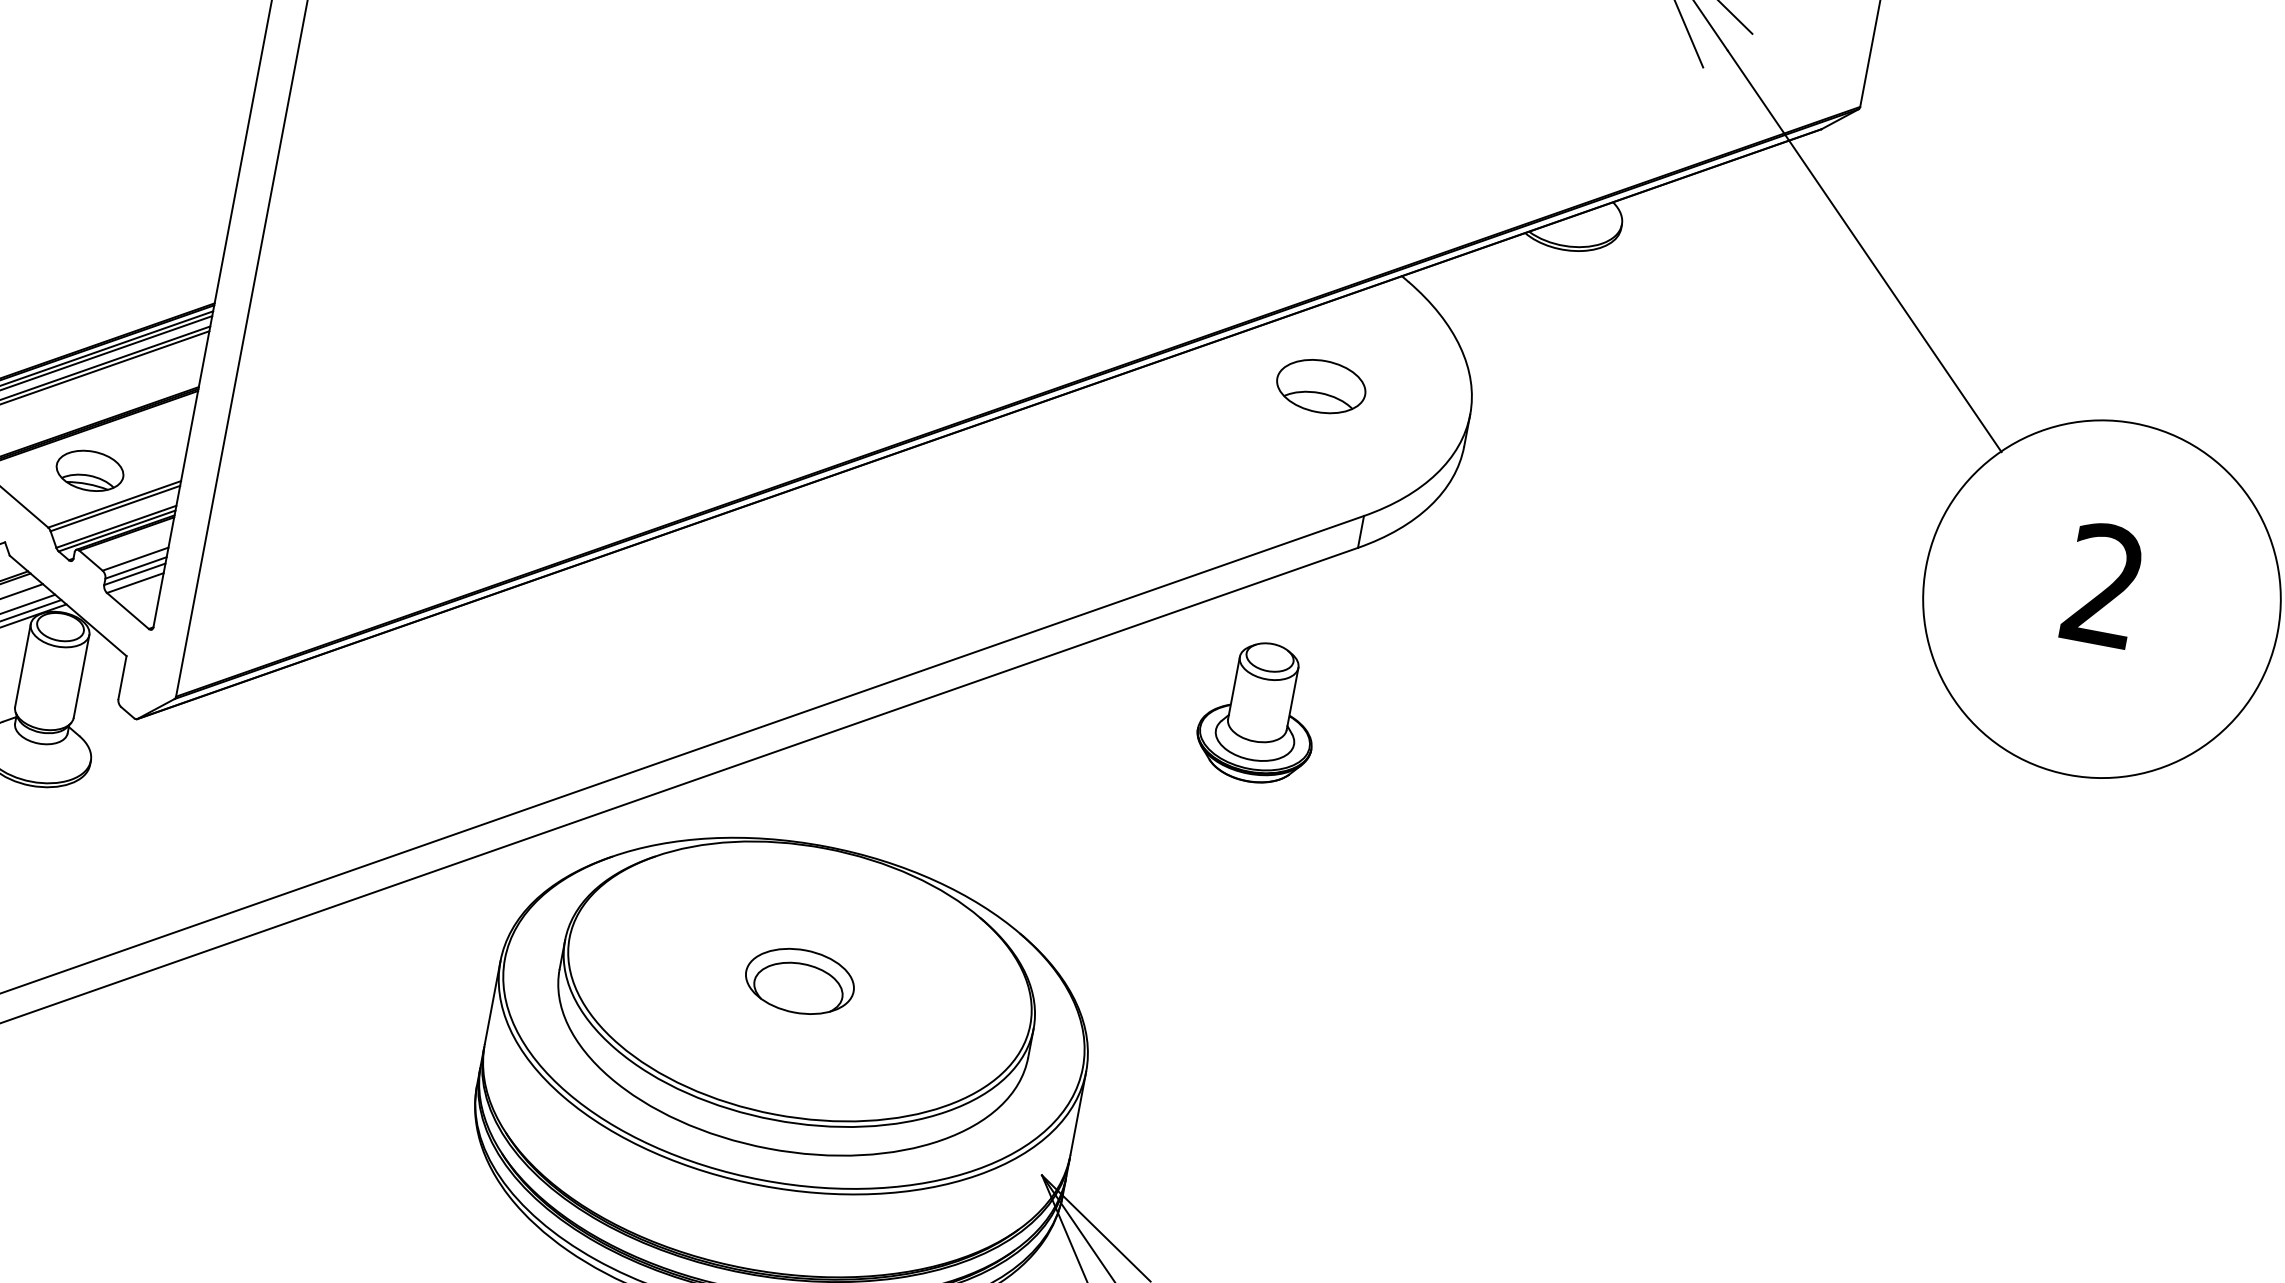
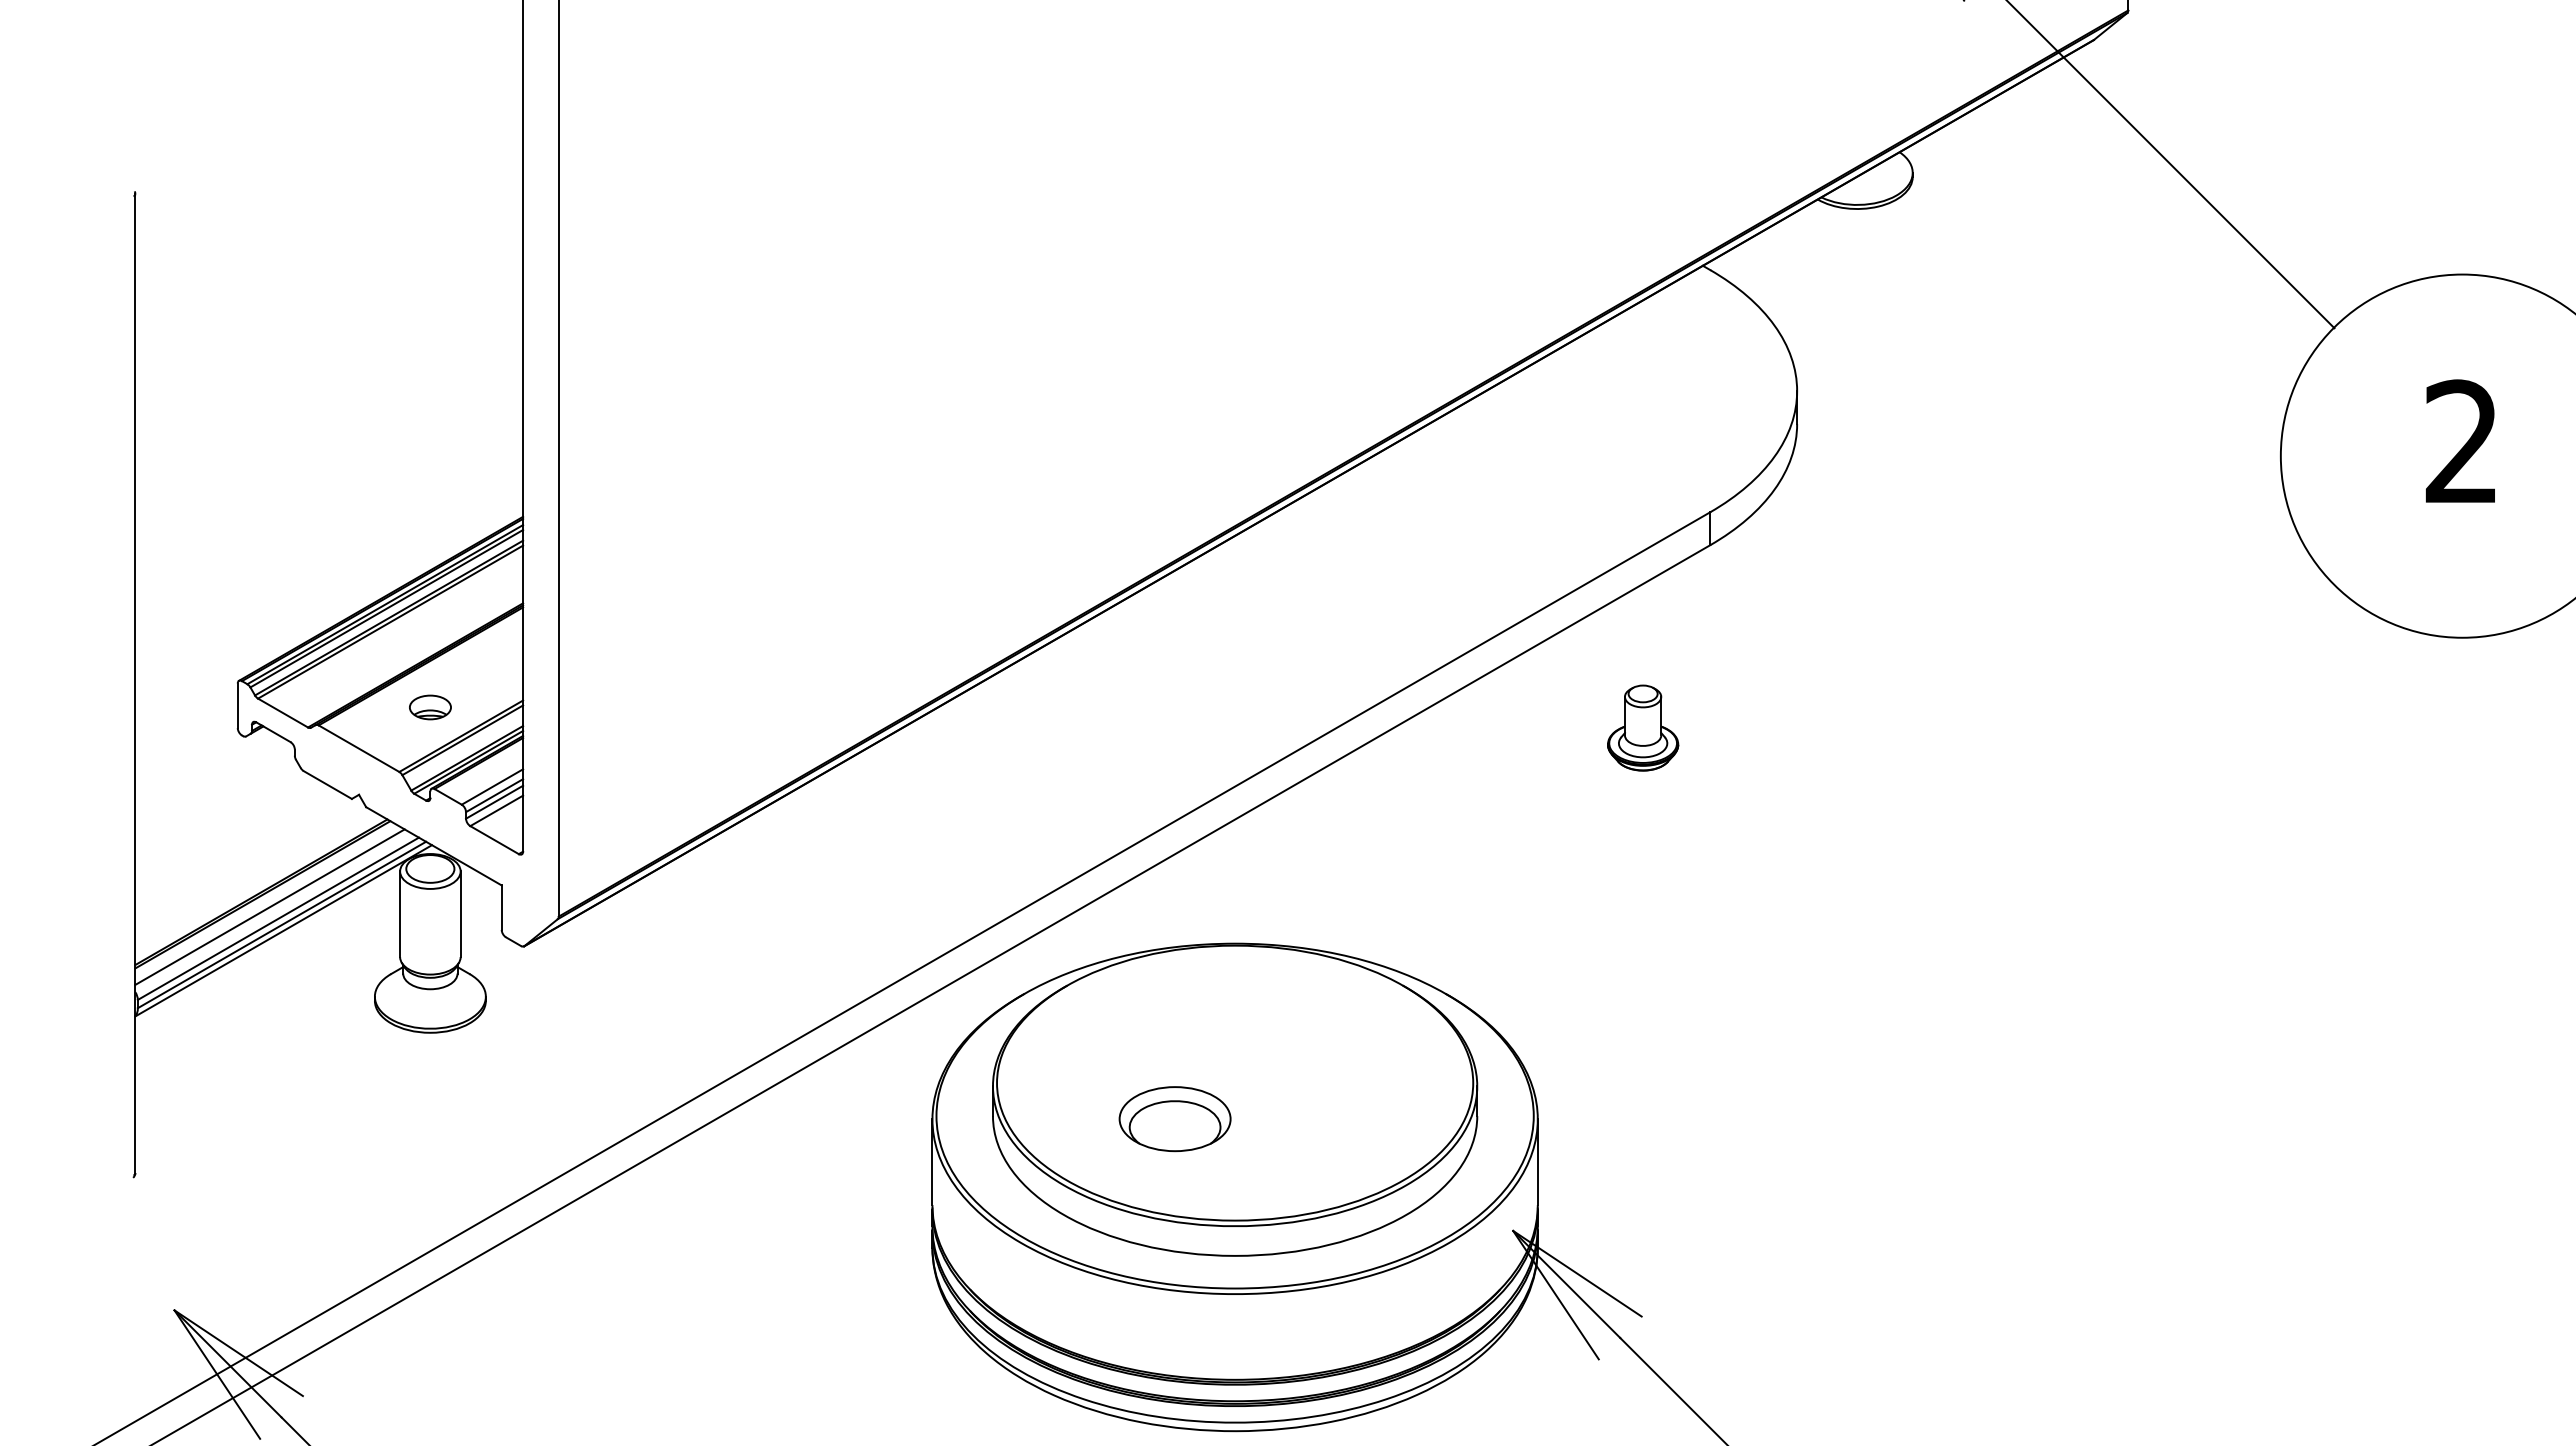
part: (1320, 386) -> (1642, 391), removed
part: (90, 470) -> (430, 707), size x0.6
part: (1259, 711) -> (1642, 727), size x0.6
part: (799, 981) -> (1174, 1119), moved

